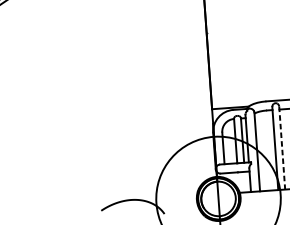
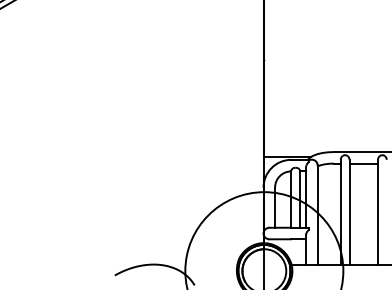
line: (282, 148) -> (349, 212), dashed -> solid

